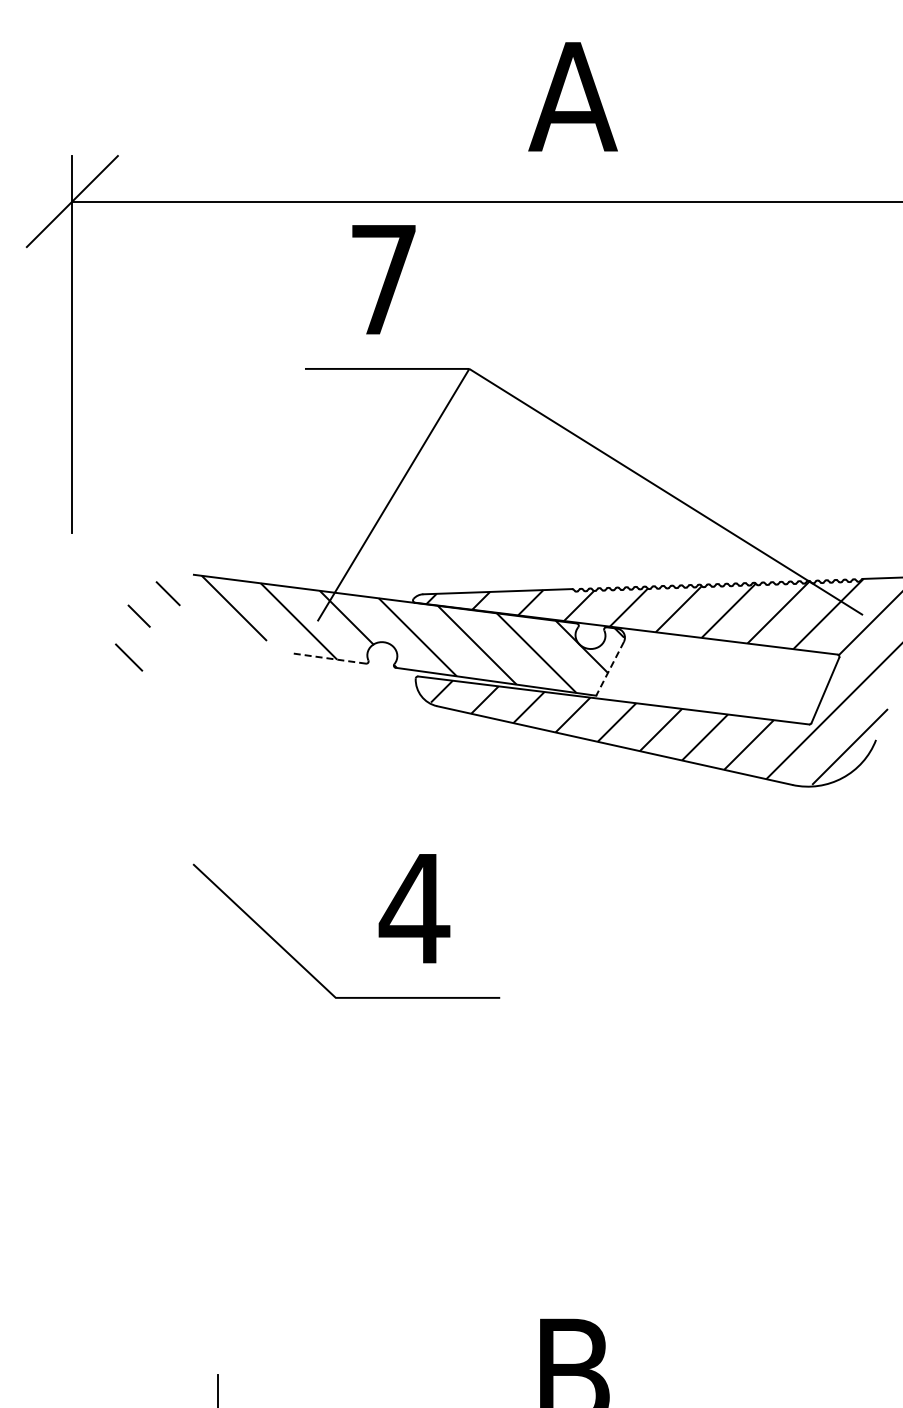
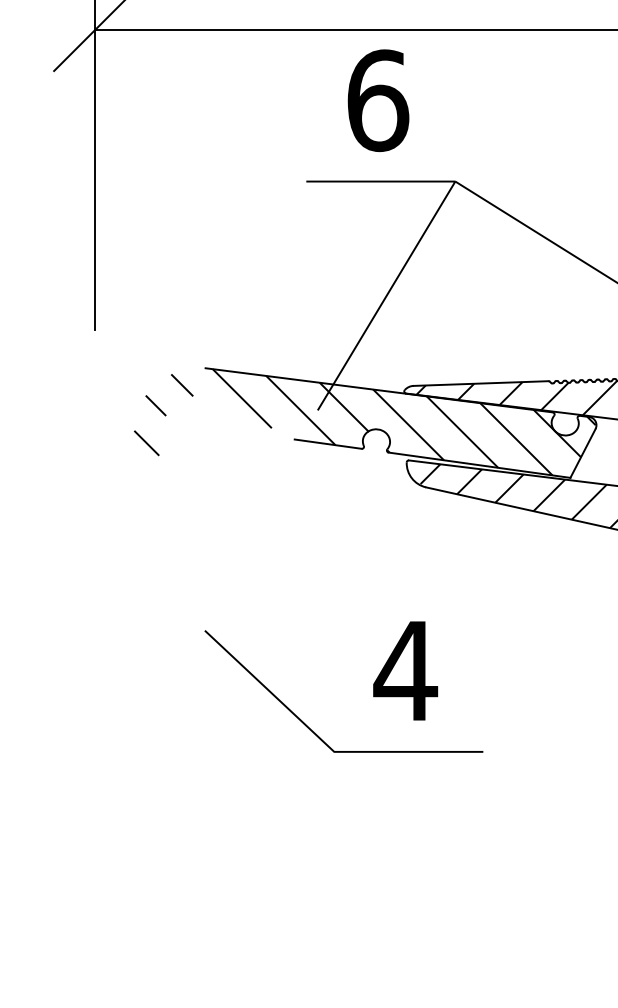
text: (384, 279) -> (378, 100), 7 -> 6
line: (328, 658) -> (327, 444), dashed -> solid
line: (609, 669) -> (582, 454), dashed -> solid

